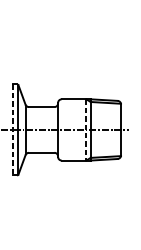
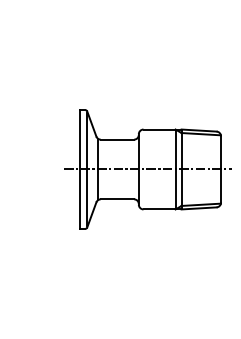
line: (13, 129) -> (80, 169), dashed -> solid
line: (86, 129) -> (175, 169), dashed -> solid

